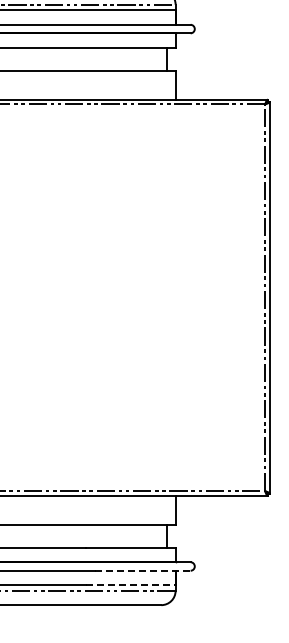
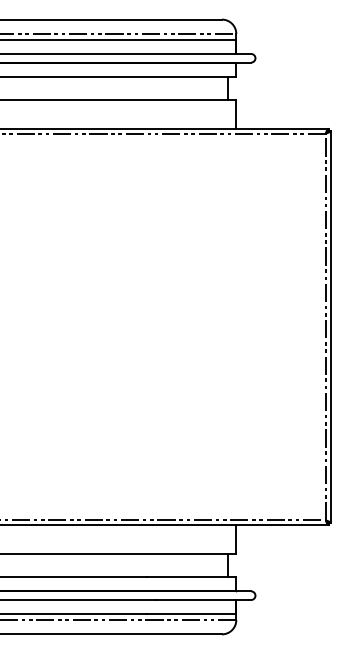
line: (142, 571) -> (203, 600), dashed -> solid
line: (130, 585) -> (191, 614), dashed -> solid

